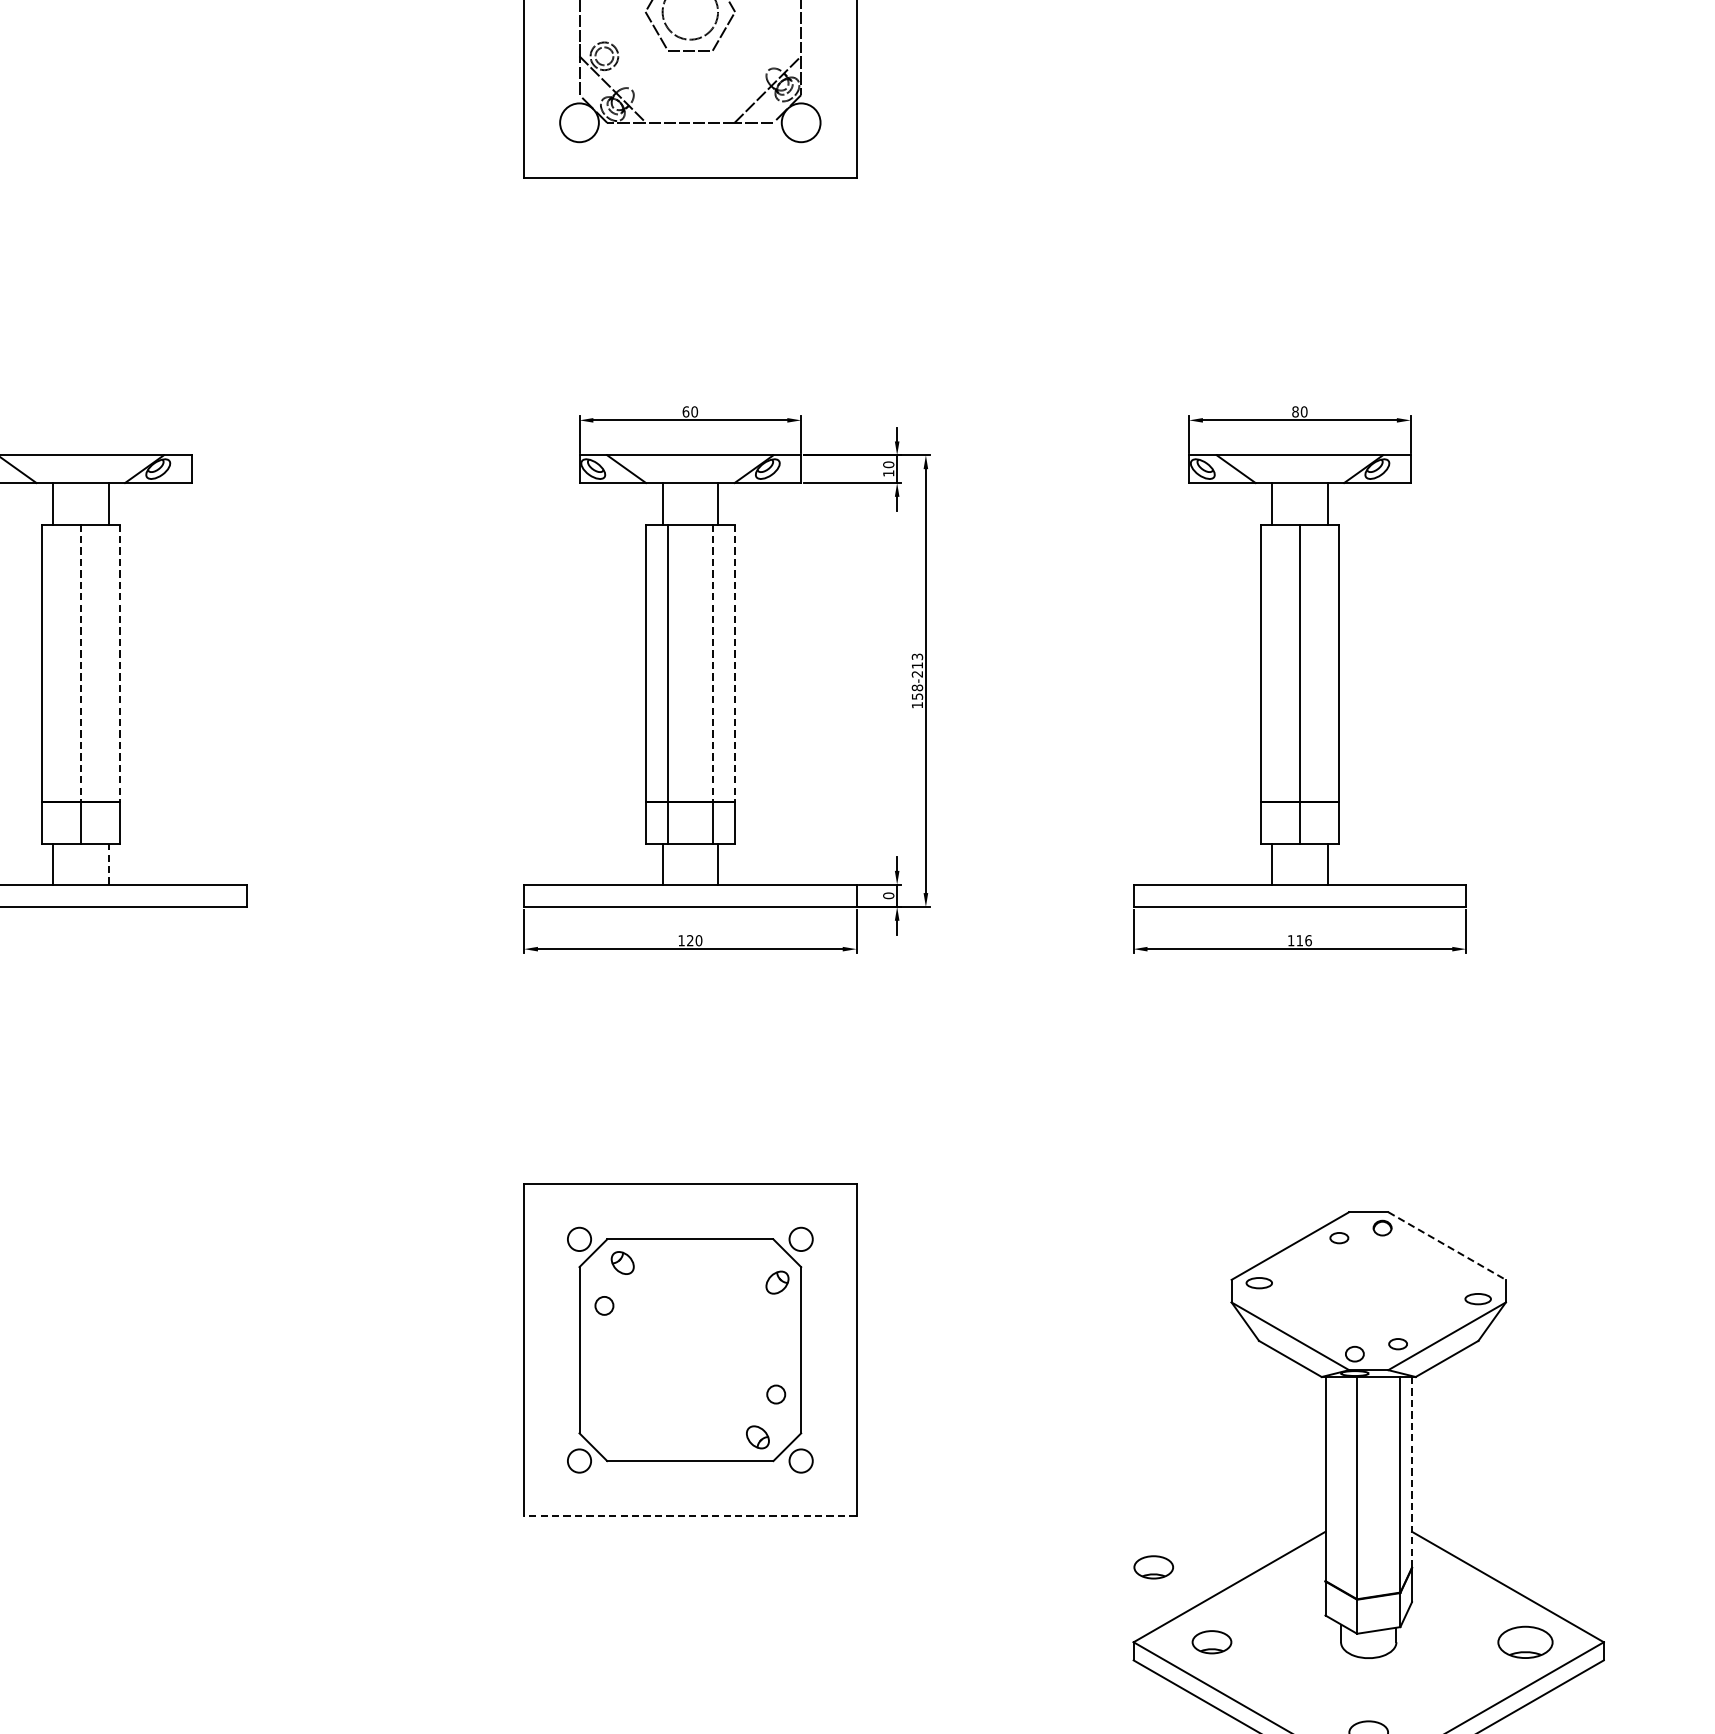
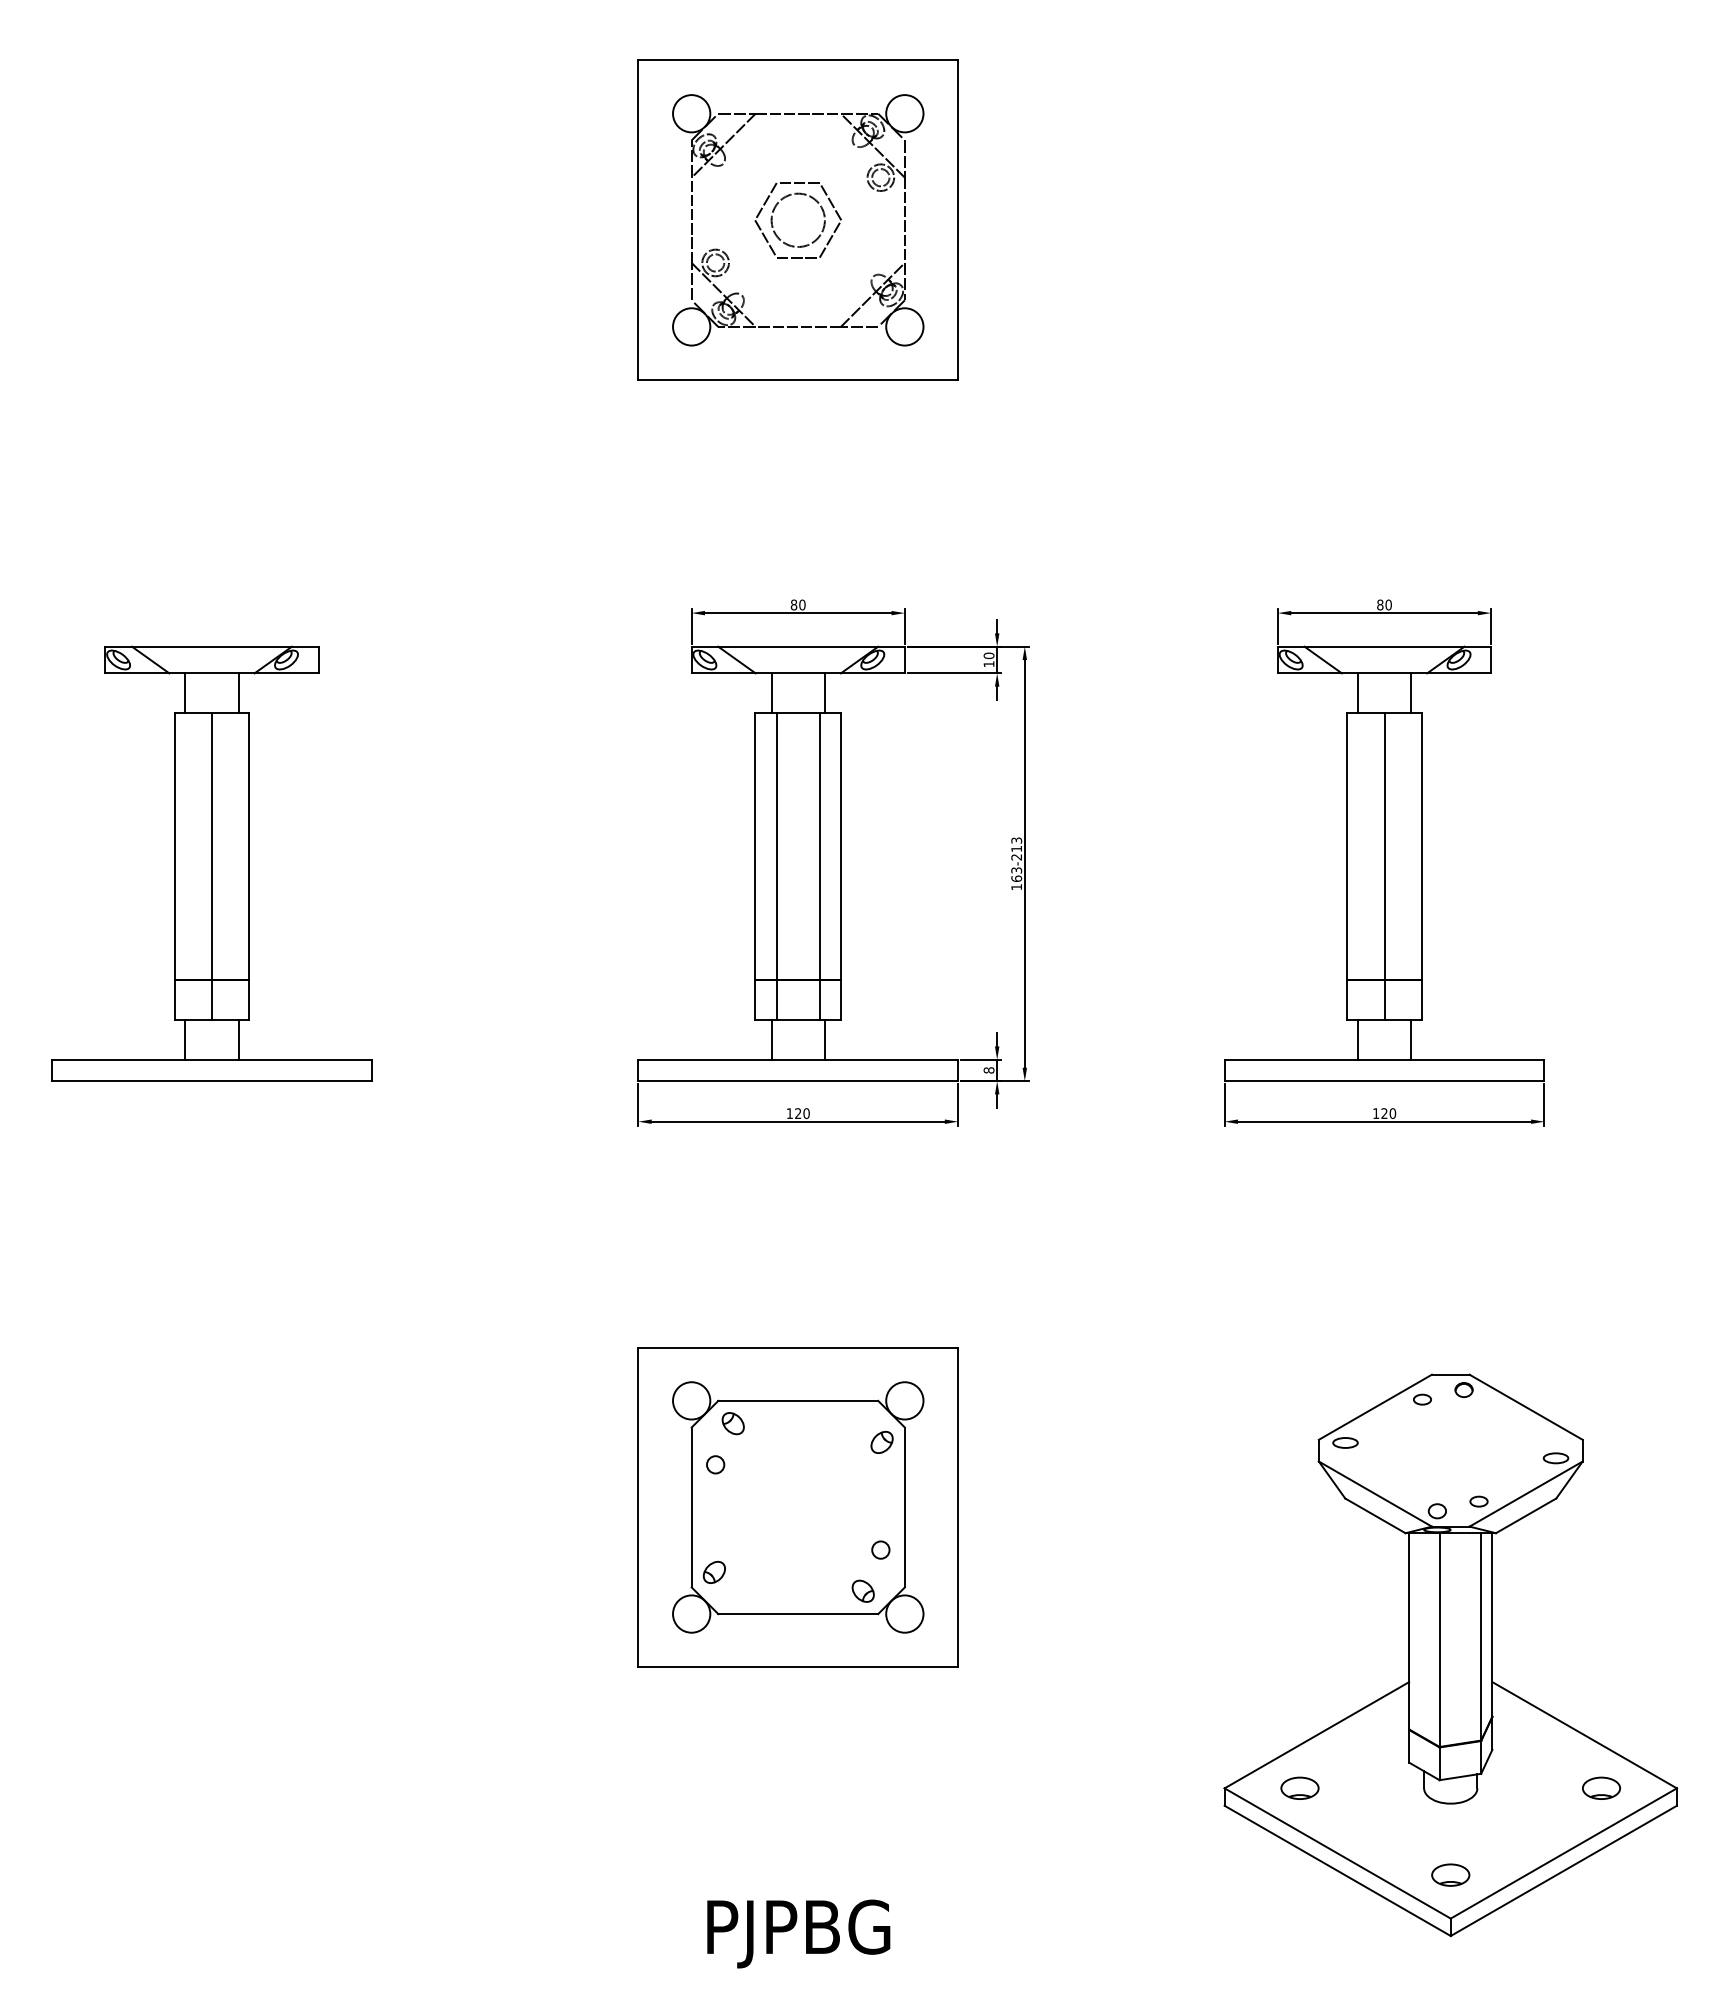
text: (685, 411) -> (793, 604), 60 -> 80
line: (80, 664) -> (211, 847), dashed -> solid
line: (119, 664) -> (249, 847), dashed -> solid
line: (712, 664) -> (819, 847), dashed -> solid
line: (735, 664) -> (841, 847), dashed -> solid
text: (917, 692) -> (1016, 874), 158-213 -> 163-213
line: (108, 864) -> (238, 1040), dashed -> solid
text: (889, 895) -> (989, 1070), 0 -> 8
text: (1304, 940) -> (1388, 1113), 116 -> 120
circle: (579, 1239) -> (691, 1400), size x1.67
circle: (800, 1239) -> (904, 1400), size x1.67
line: (1447, 1246) -> (1526, 1407), dashed -> solid
part: (602, 1417) -> (713, 1572), added
circle: (579, 1460) -> (691, 1613), size x1.67
circle: (800, 1460) -> (904, 1613), size x1.67
line: (1412, 1471) -> (1492, 1624), dashed -> solid
line: (690, 1516) -> (798, 1667), dashed -> solid
part: (1153, 1566) -> (1243, 1715), removed
part: (1525, 1641) -> (1601, 1787), size x0.71

